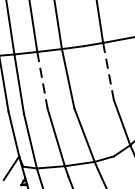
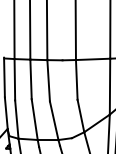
line: (107, 70) -> (76, 79), dashed -> solid
line: (43, 80) -> (31, 79), dashed -> solid

